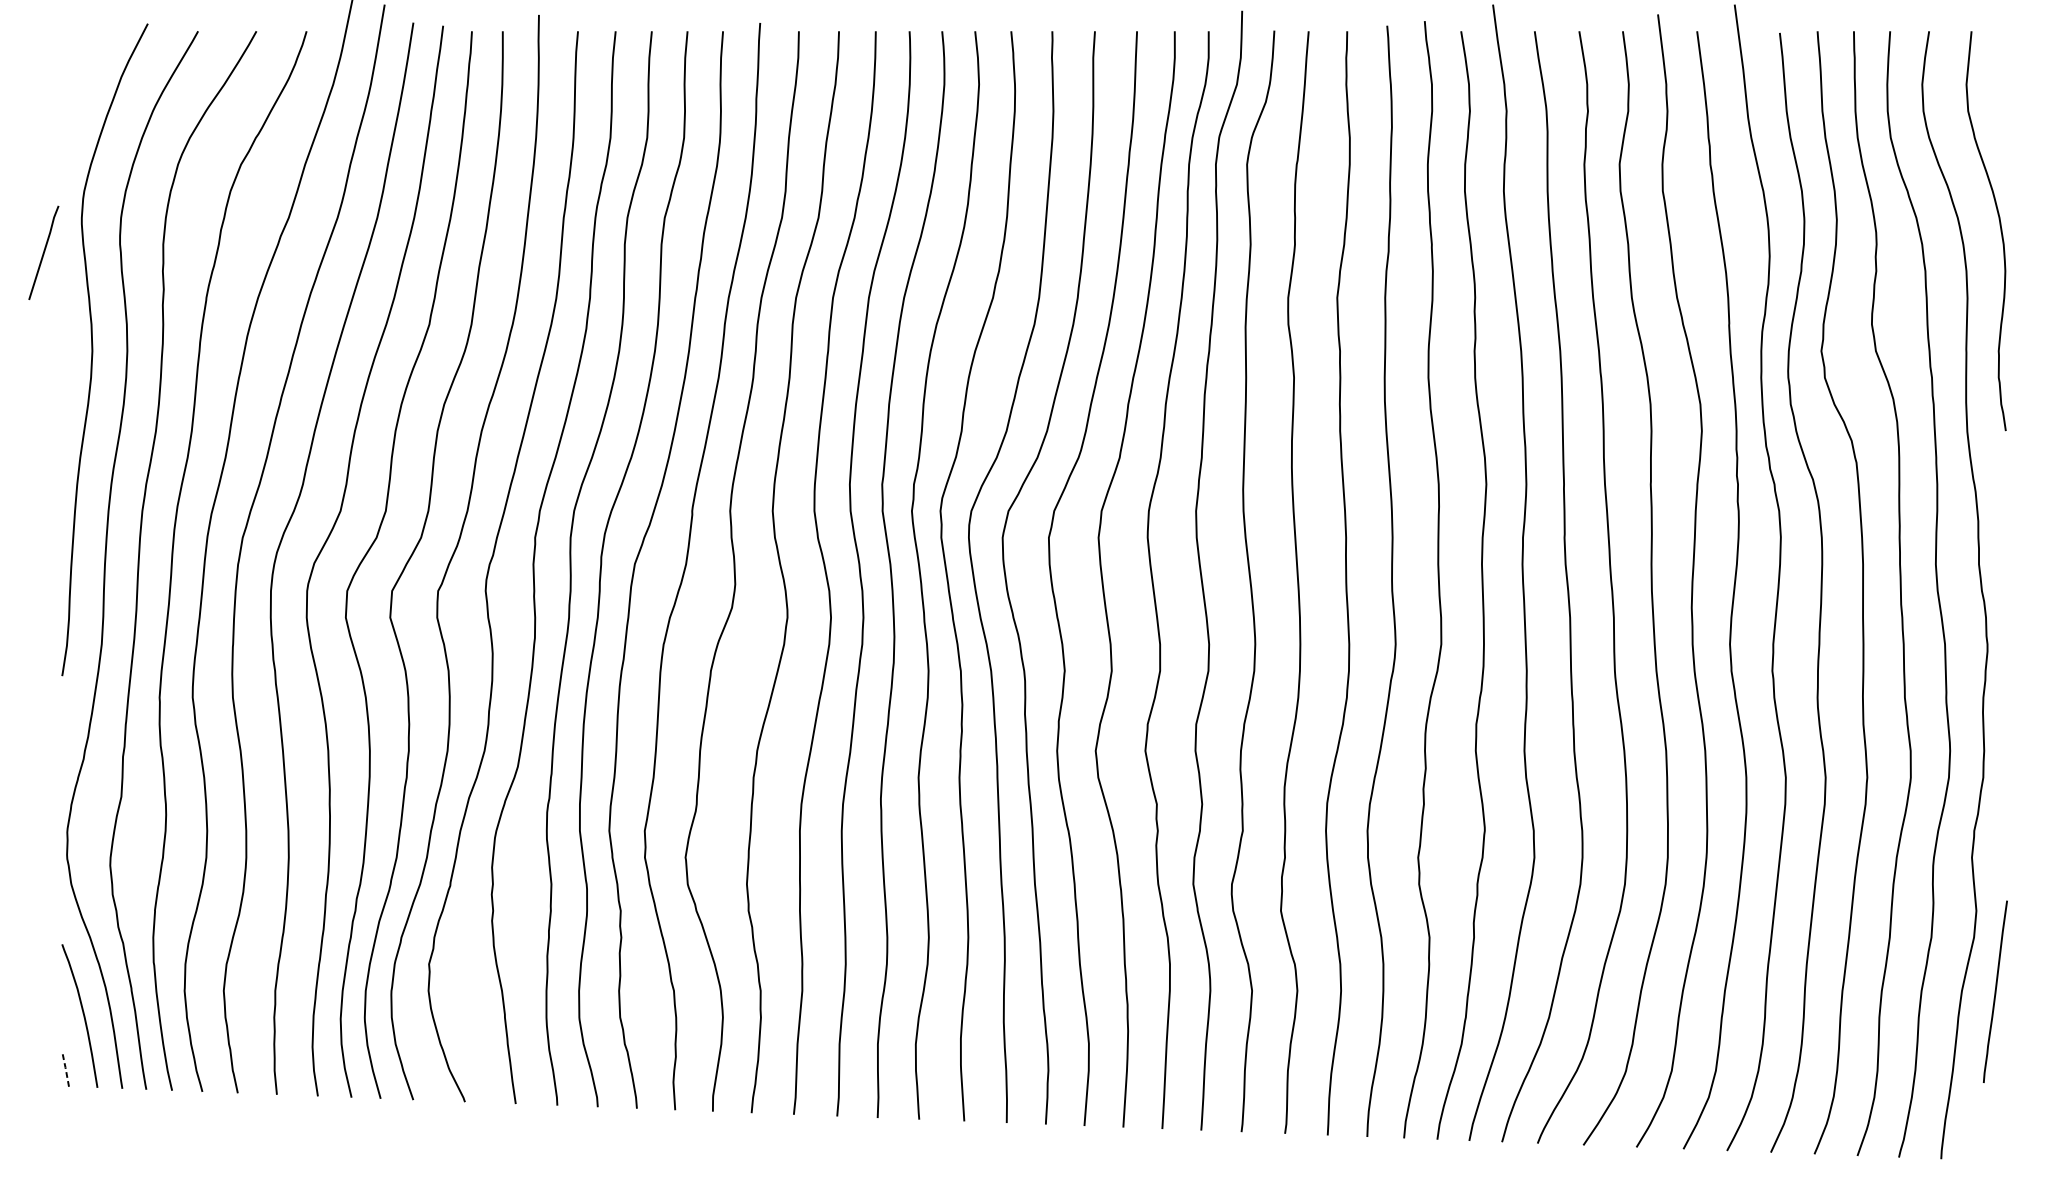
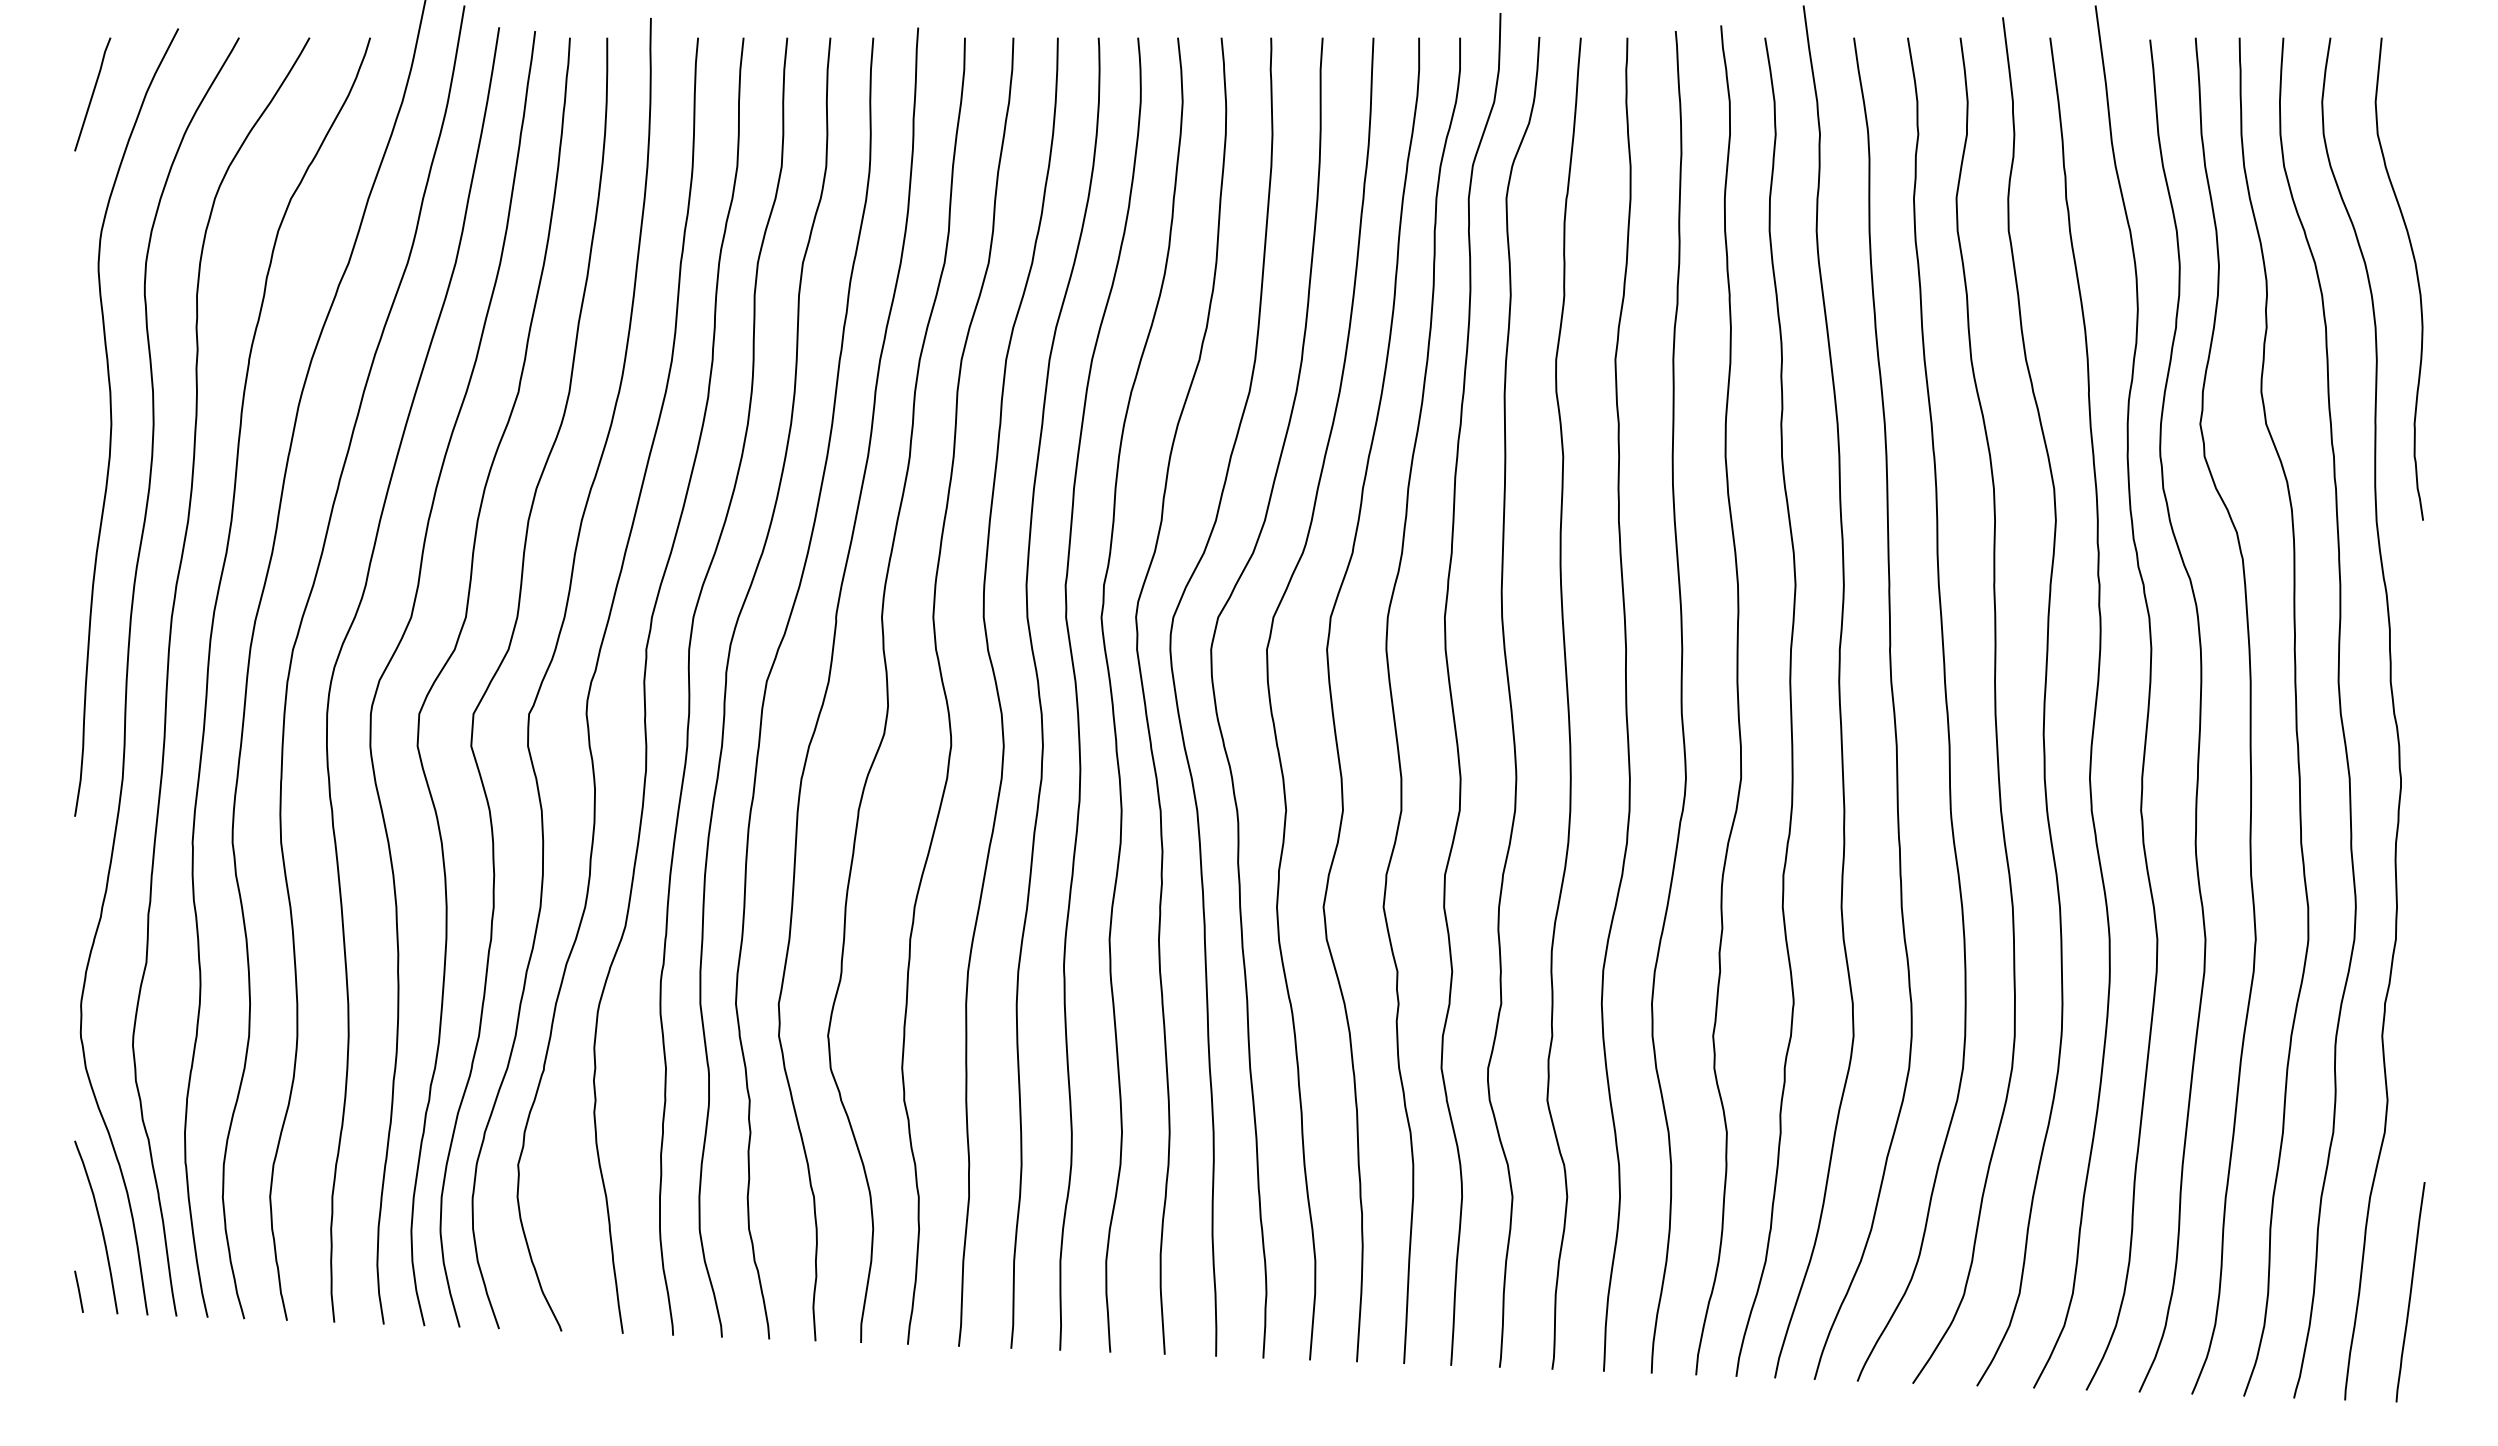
line: (43, 252) -> (92, 94), moved
line: (1995, 992) -> (2410, 1292), moved
line: (66, 1068) -> (79, 1290), dashed -> solid

